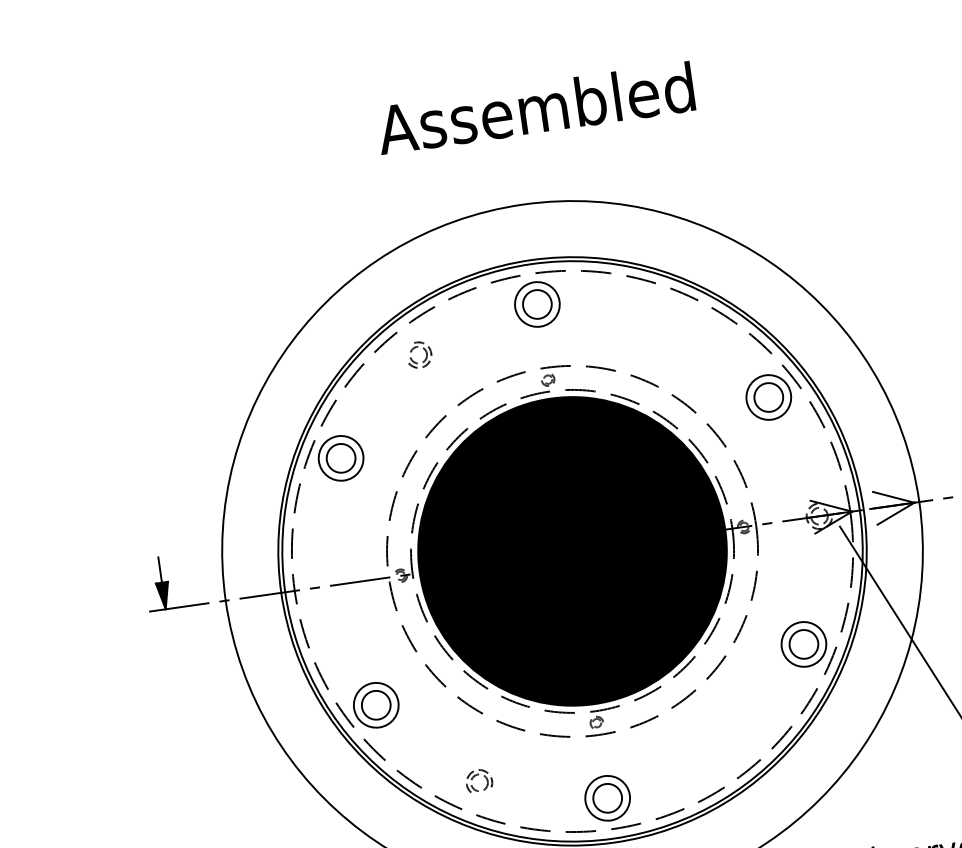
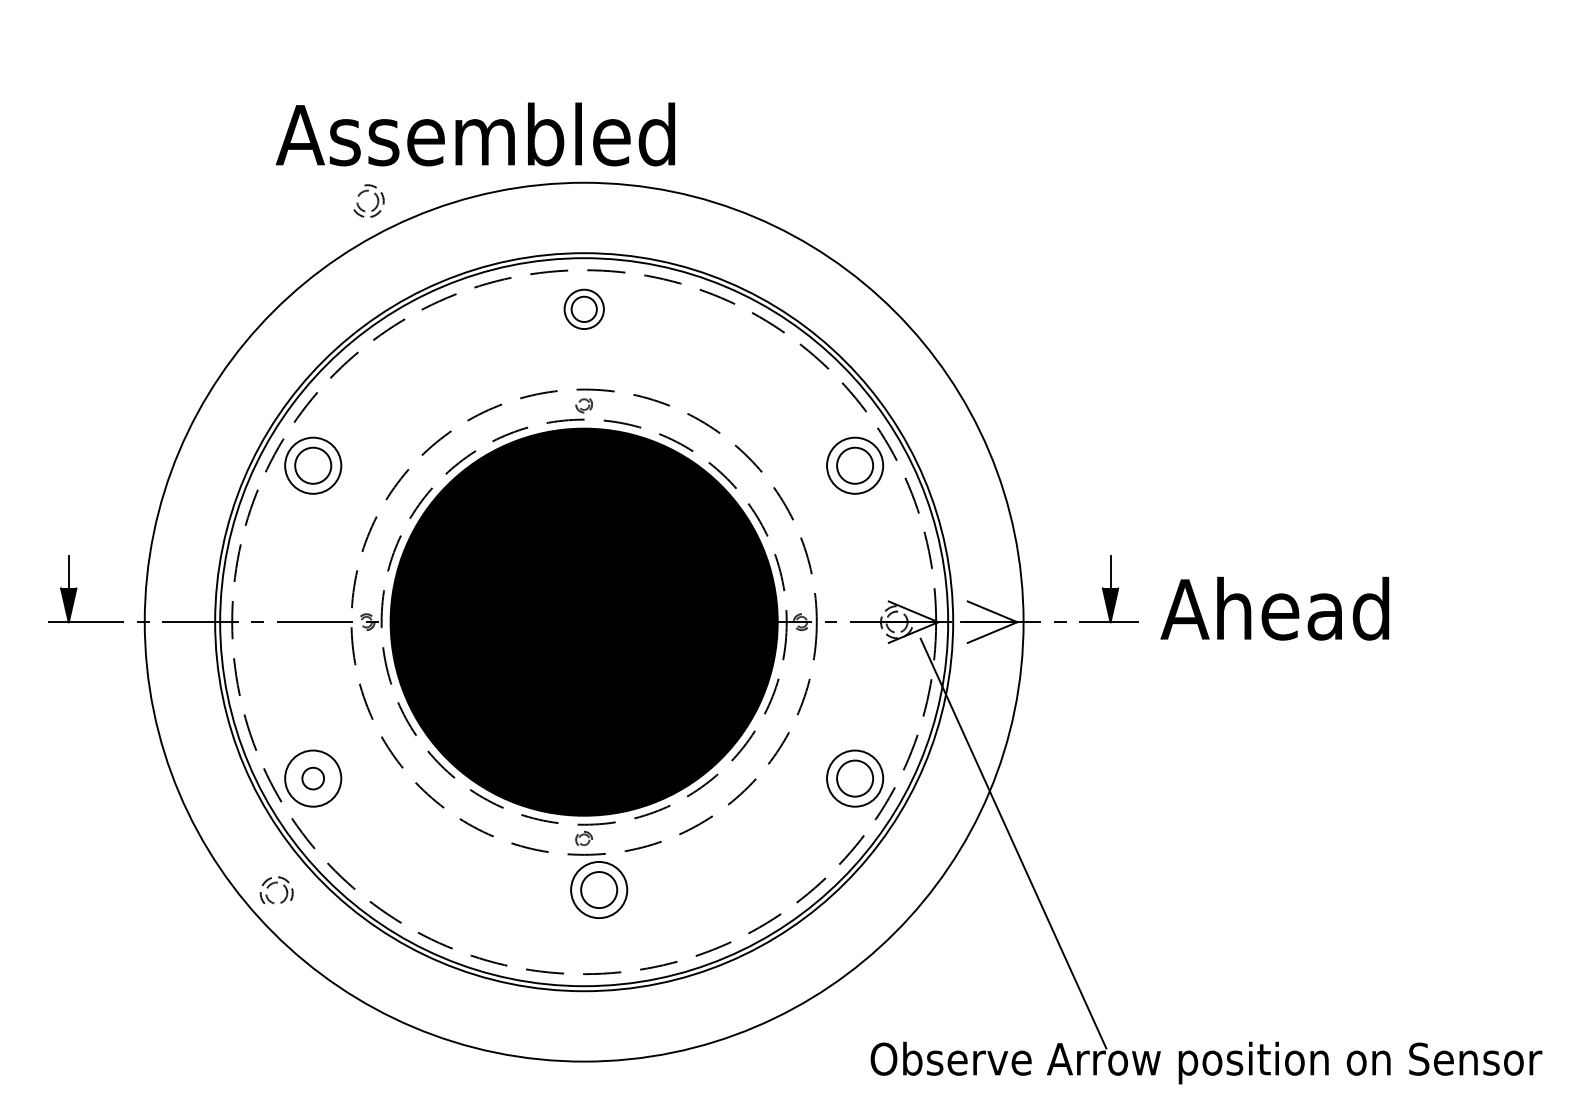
text: (534, 108) -> (474, 134), moved
part: (537, 304) -> (584, 309), size x0.7
part: (423, 349) -> (374, 194), moved
circle: (376, 705) -> (313, 778), size x0.6
part: (478, 775) -> (276, 883), moved
part: (607, 797) -> (599, 889), moved

